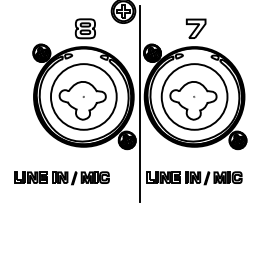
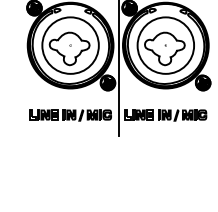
part: (61, 178) -> (70, 115), moved

